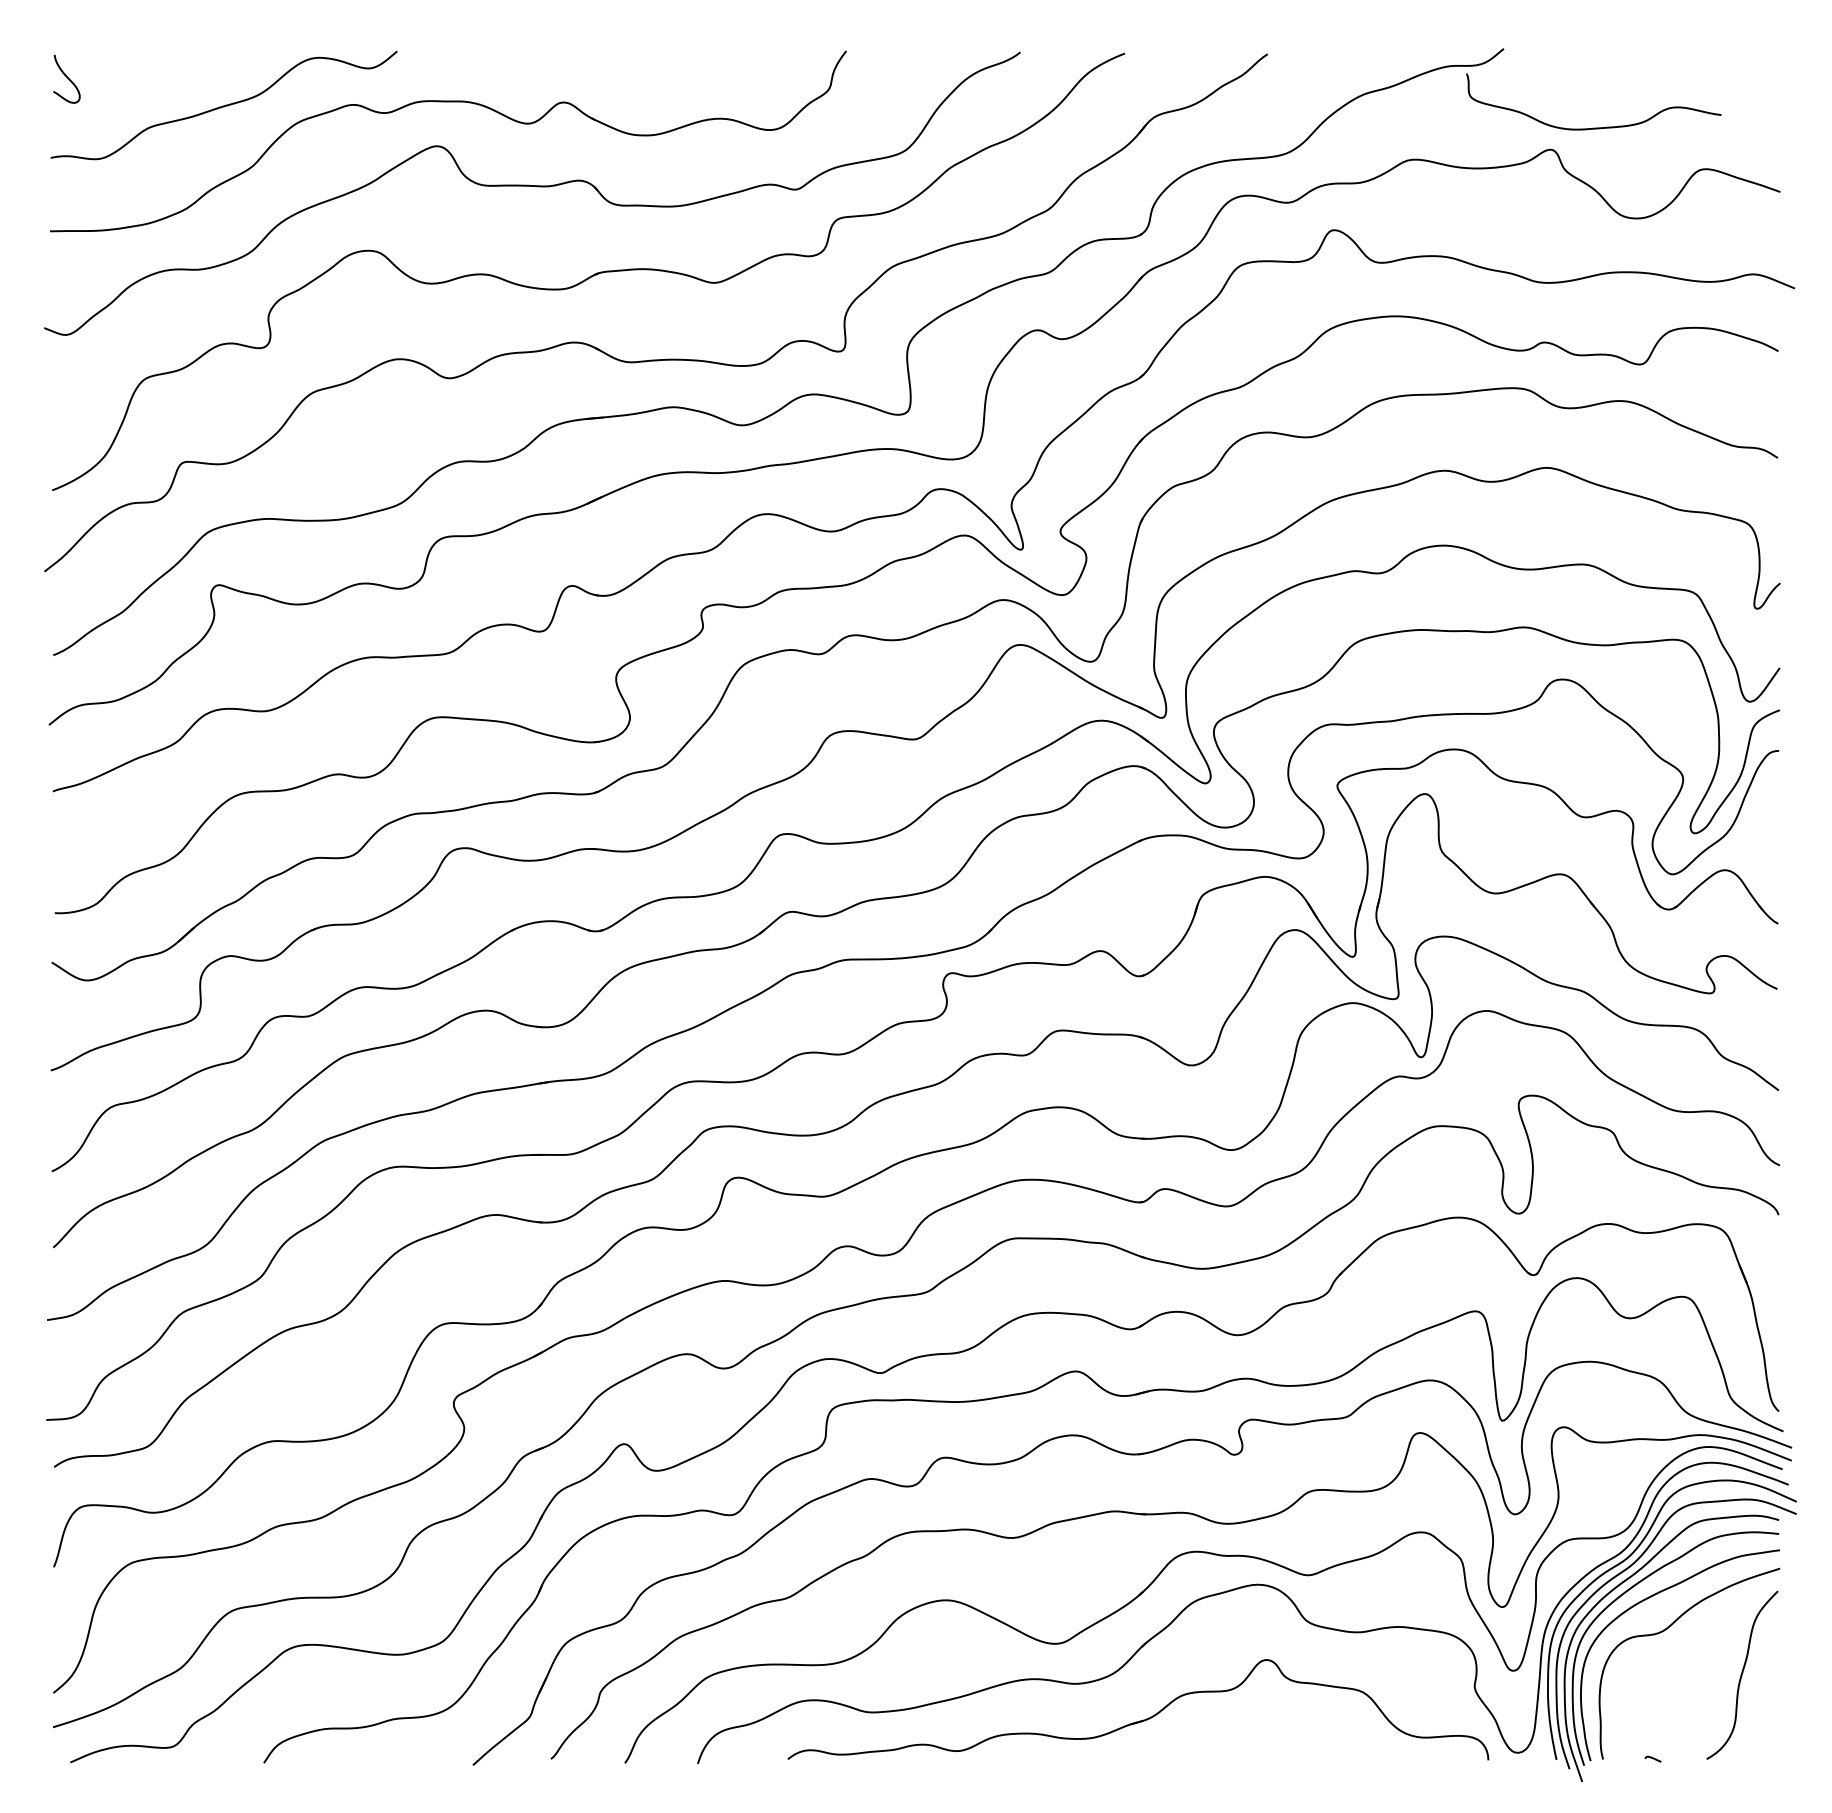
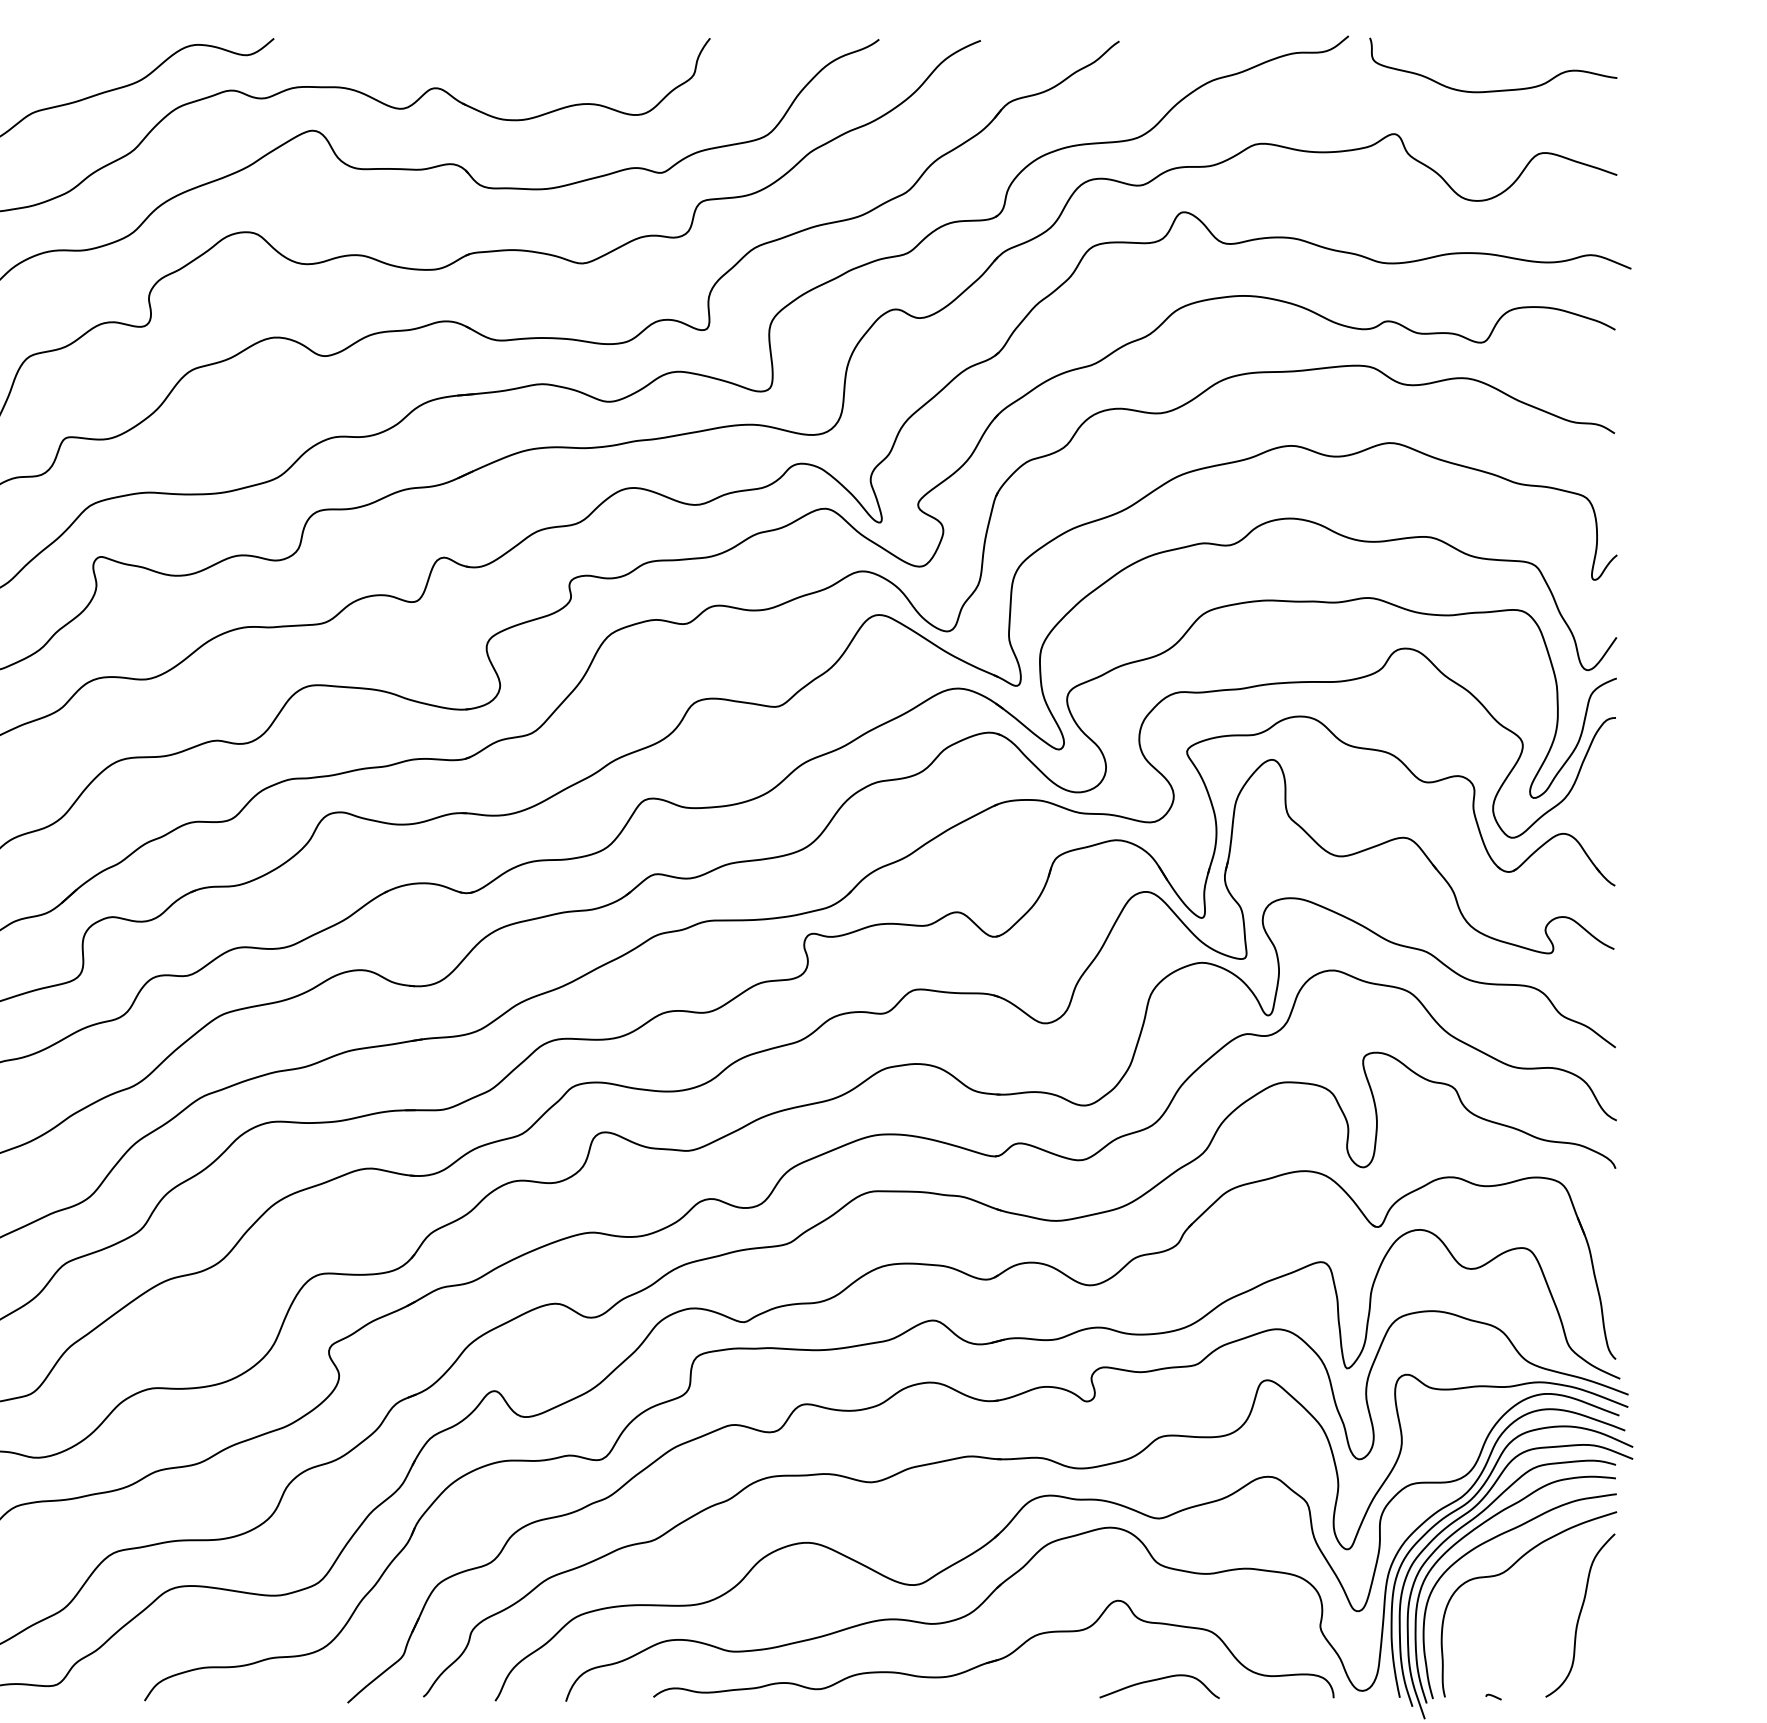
curve: (1593, 127) -> (1493, 90), moved
curve: (1306, 1742) -> (1157, 1680), added

